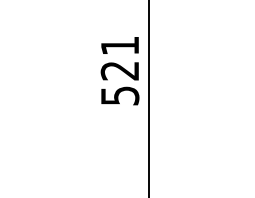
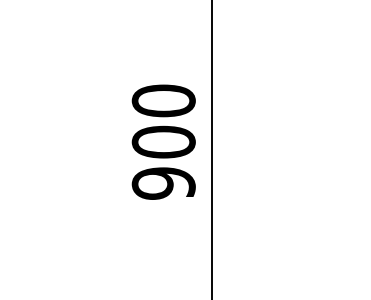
text: (119, 70) -> (162, 141), 521 -> 900

